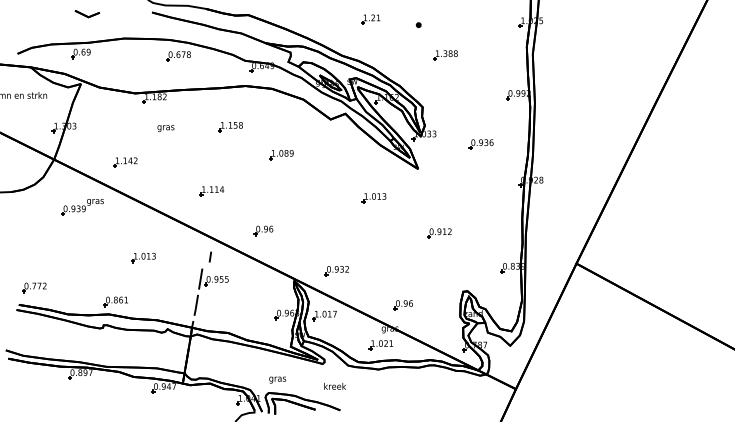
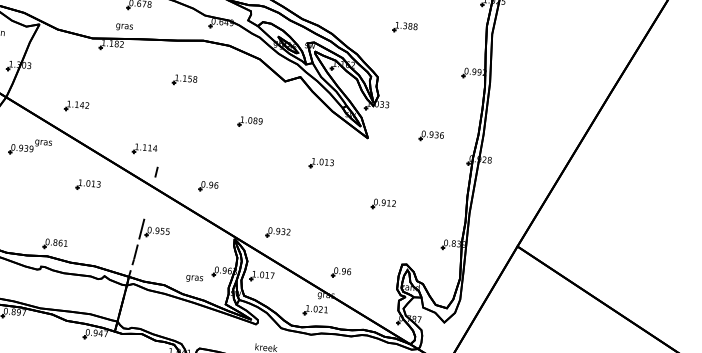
text: (165, 128) -> (124, 27), moved
part: (480, 144) -> (430, 136), moved
part: (281, 155) -> (250, 122), moved
part: (211, 191) -> (144, 149), moved
line: (209, 256) -> (155, 171), moved
part: (143, 257) -> (88, 184), moved
text: (277, 379) -> (194, 278), moved

